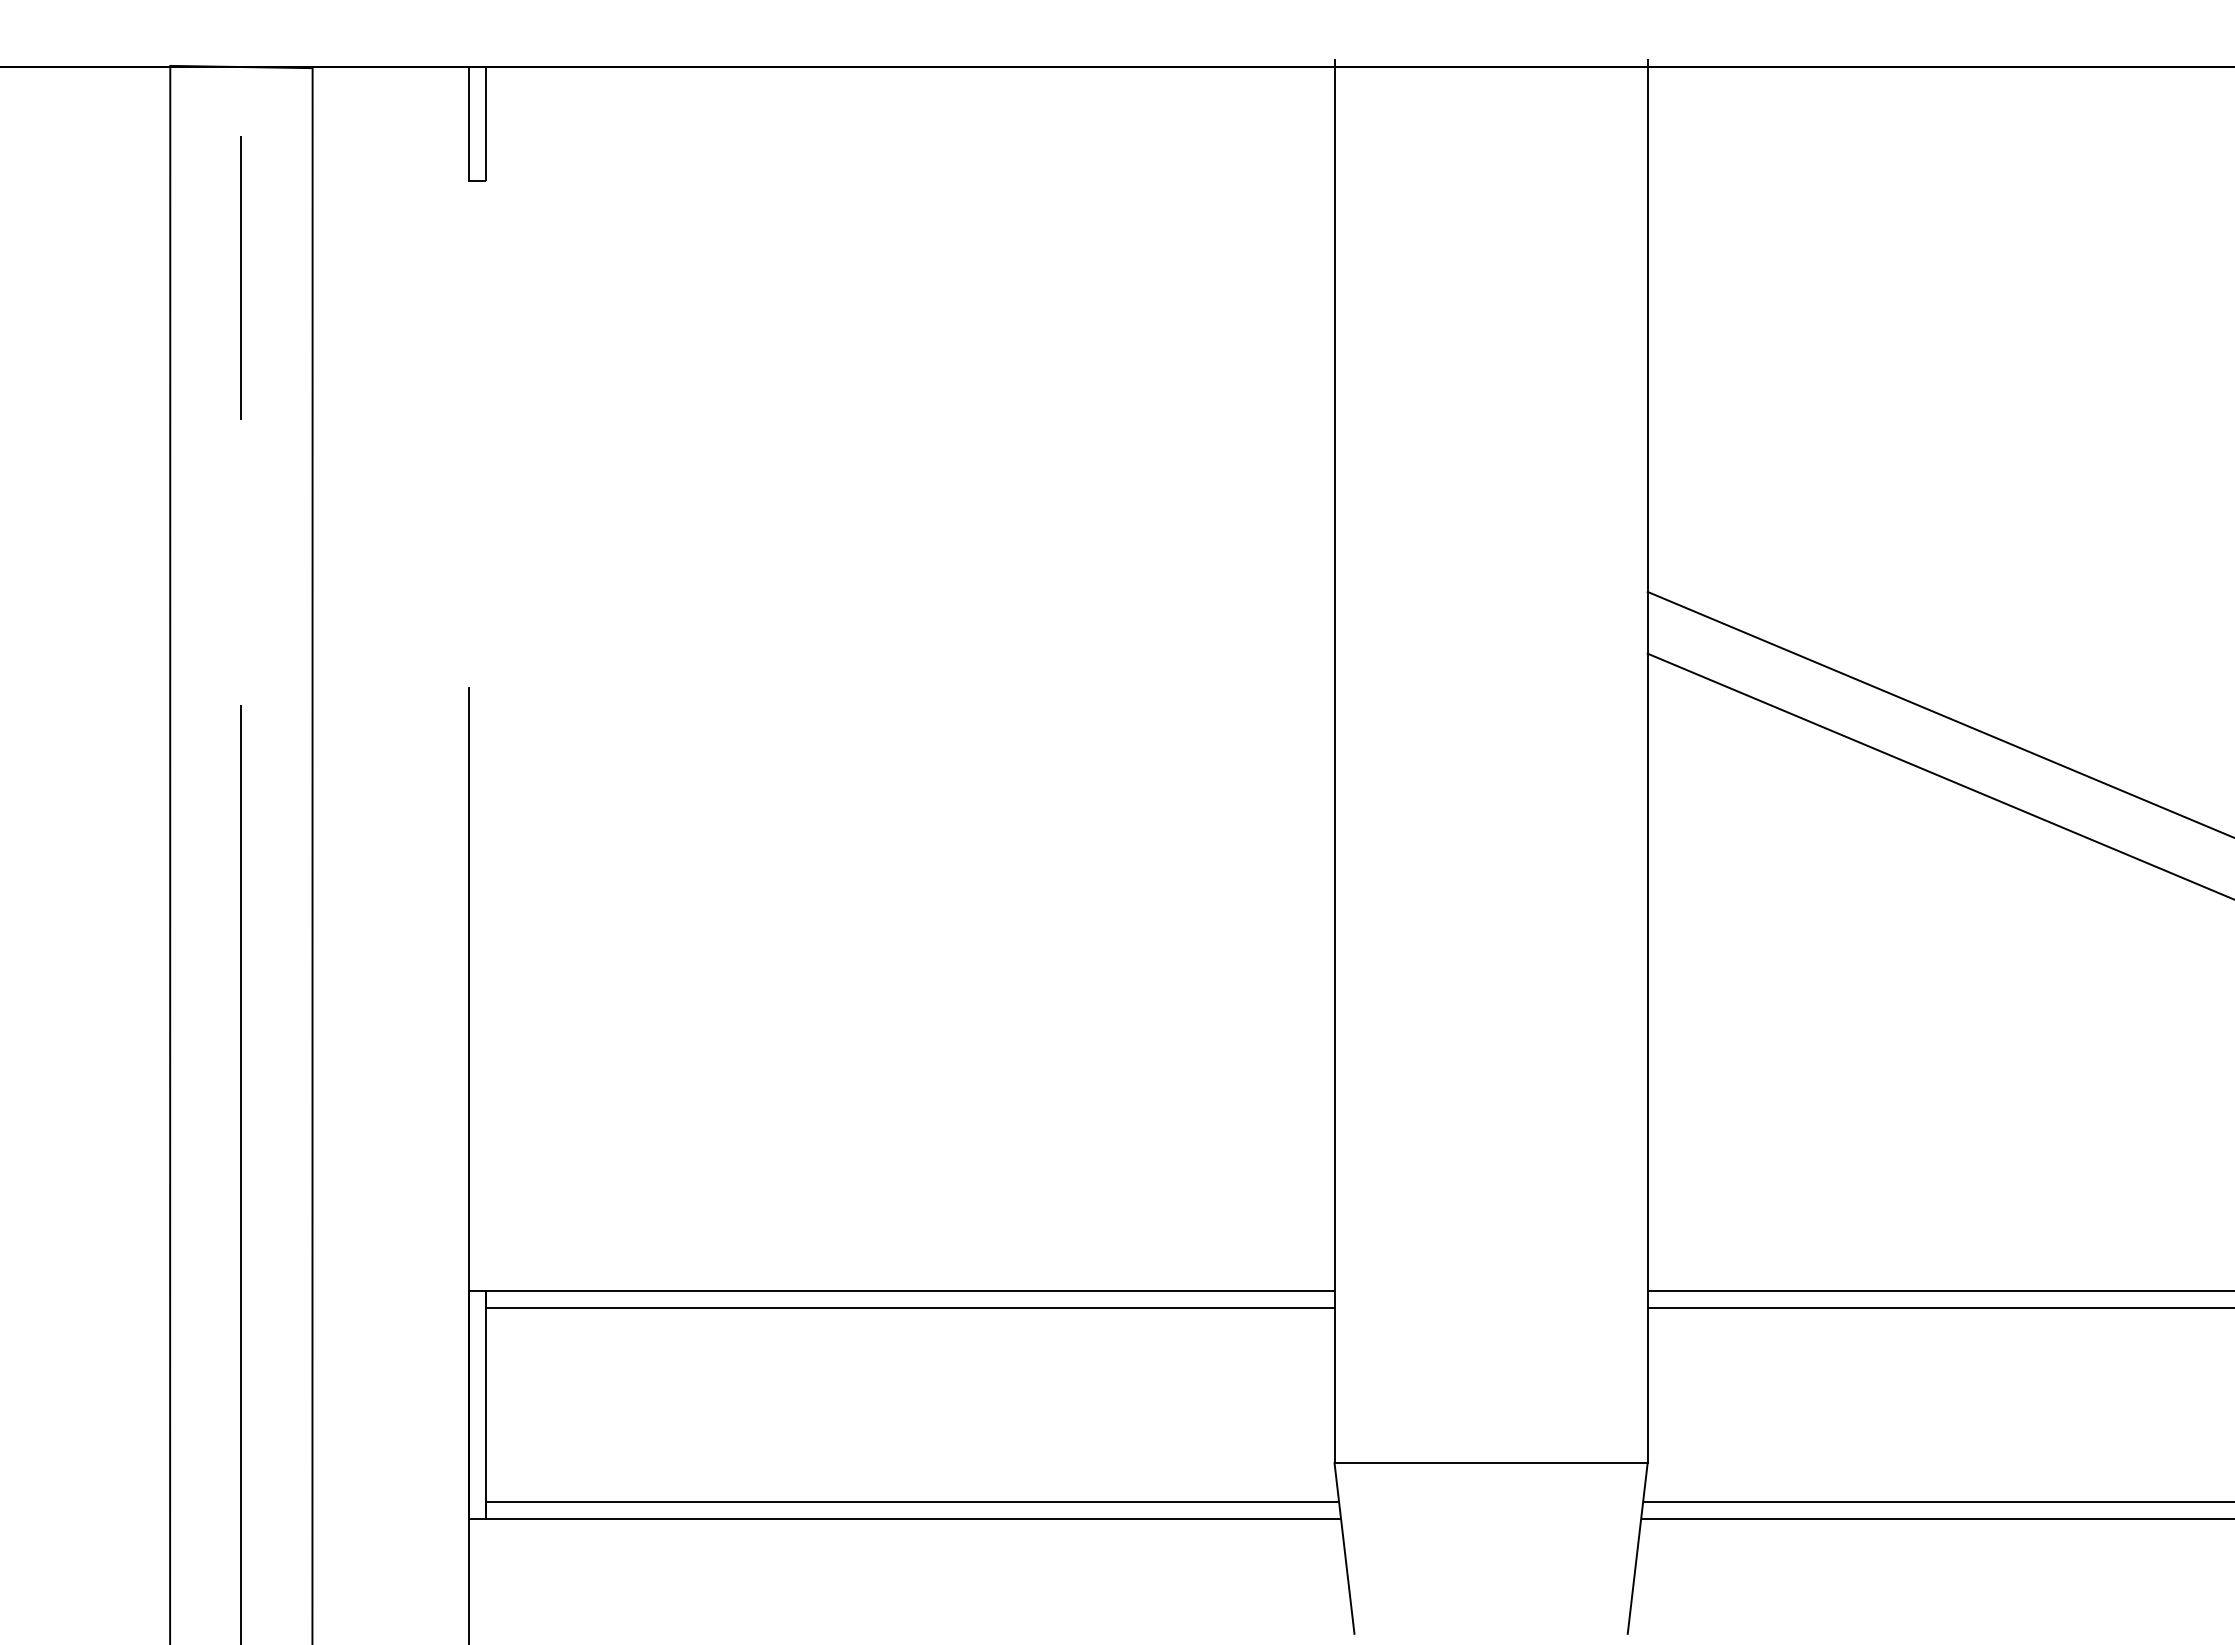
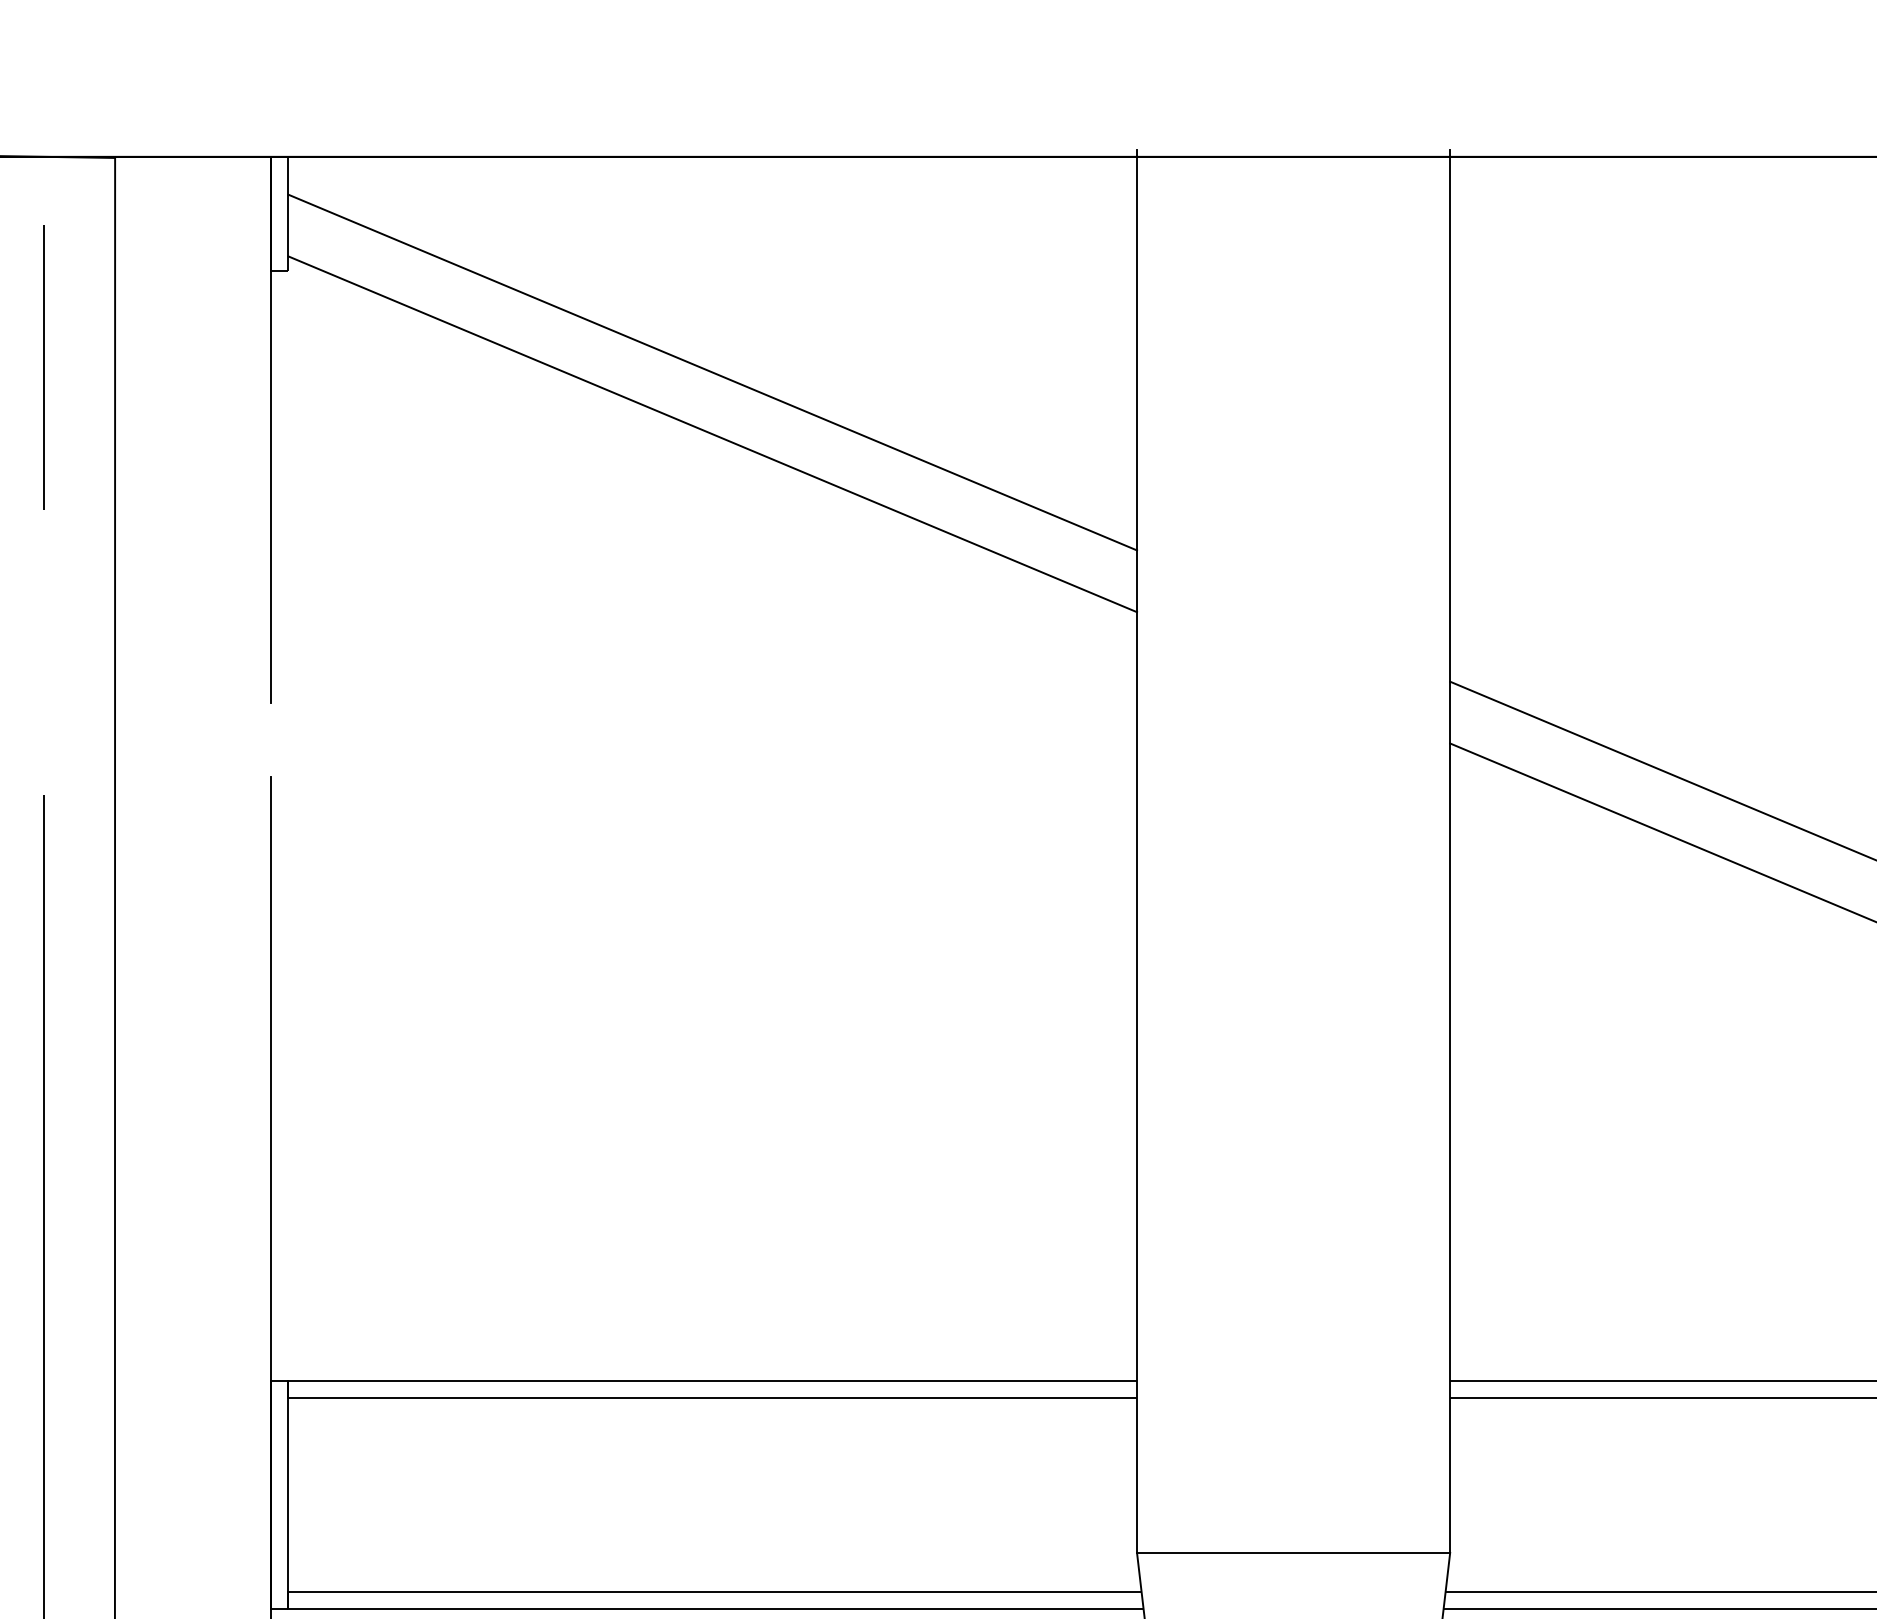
line: (909, 282) -> (712, 372), added
line: (468, 340) -> (271, 430), added
line: (909, 344) -> (712, 434), added

